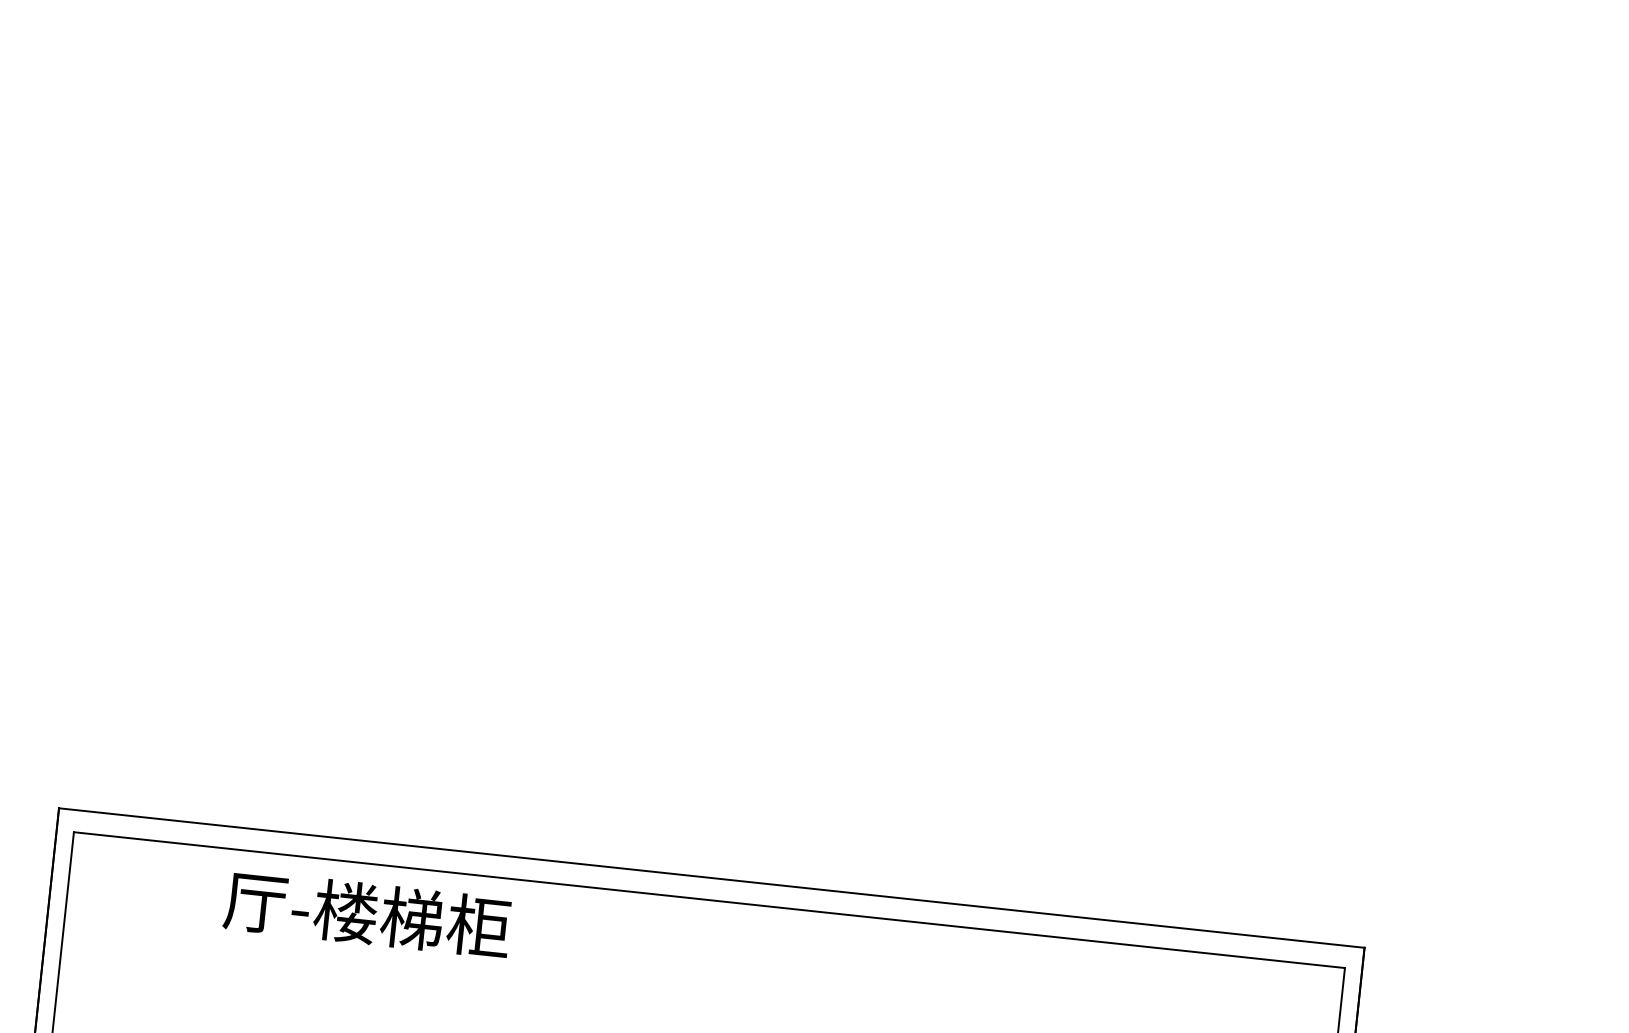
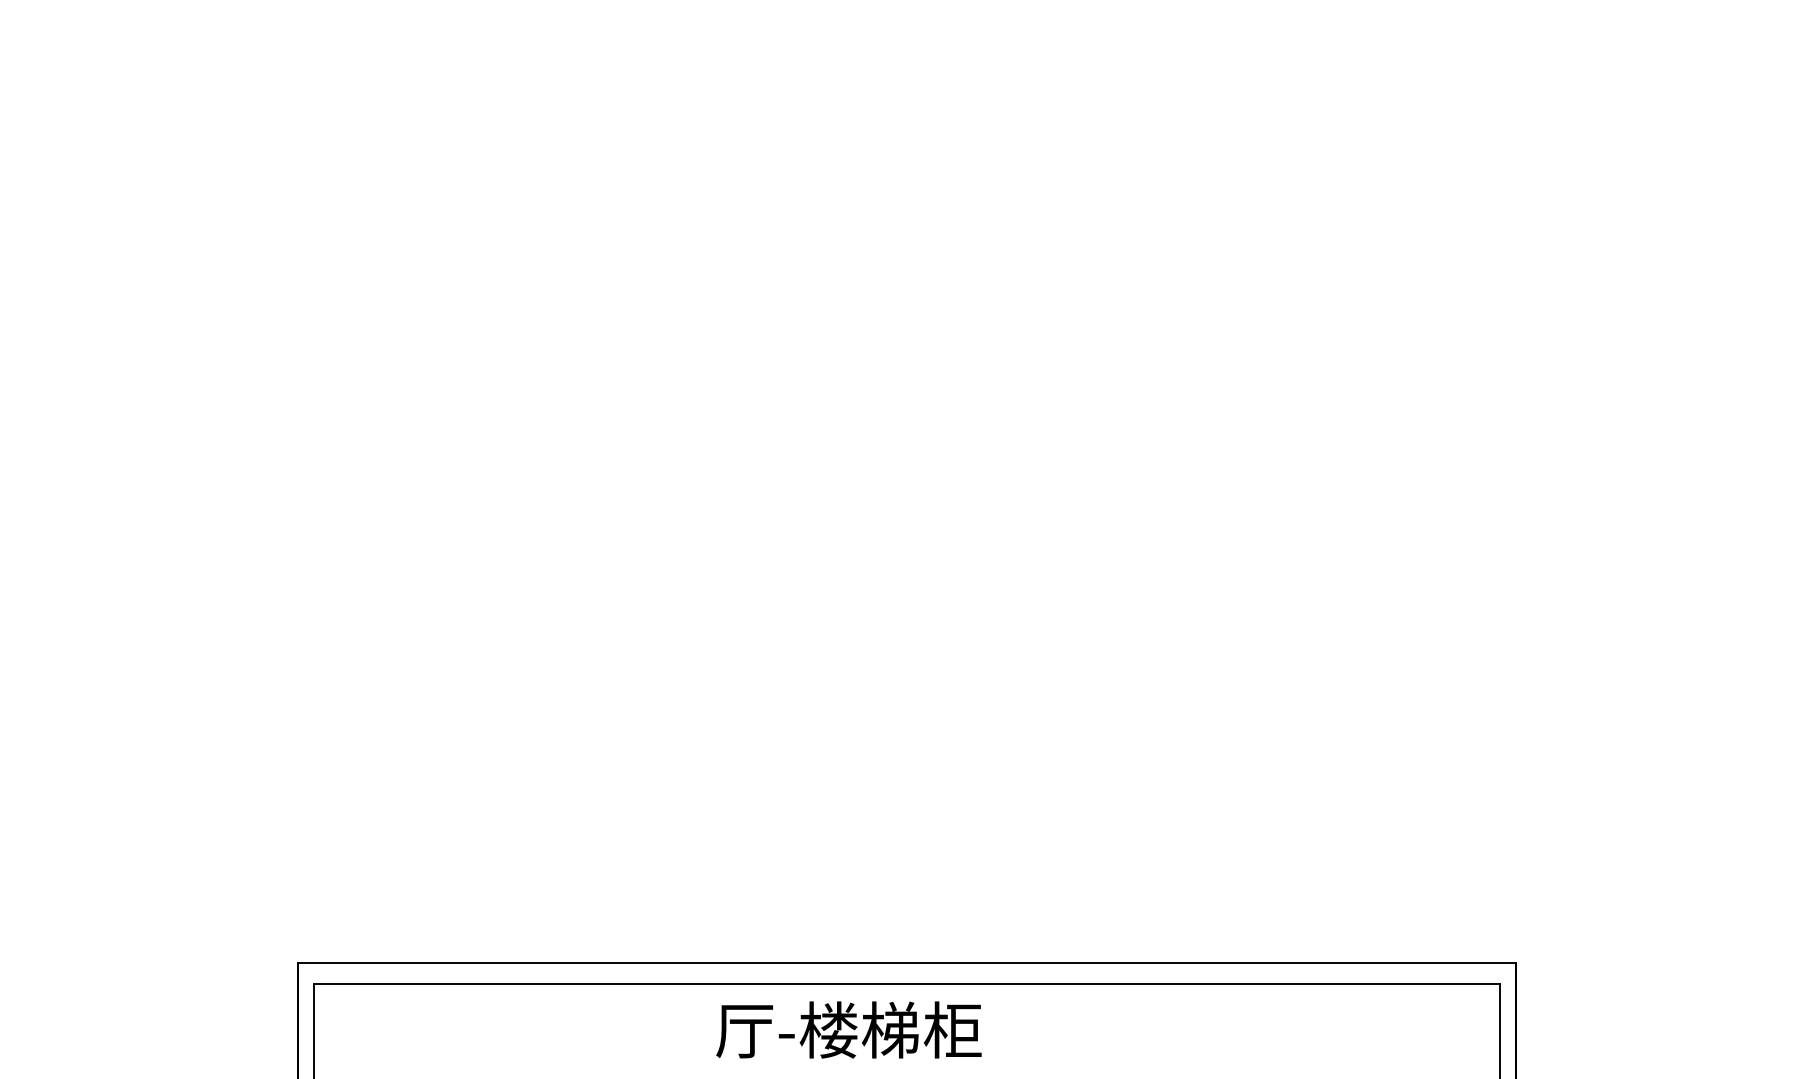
text: (367, 913) -> (848, 1029), moved

